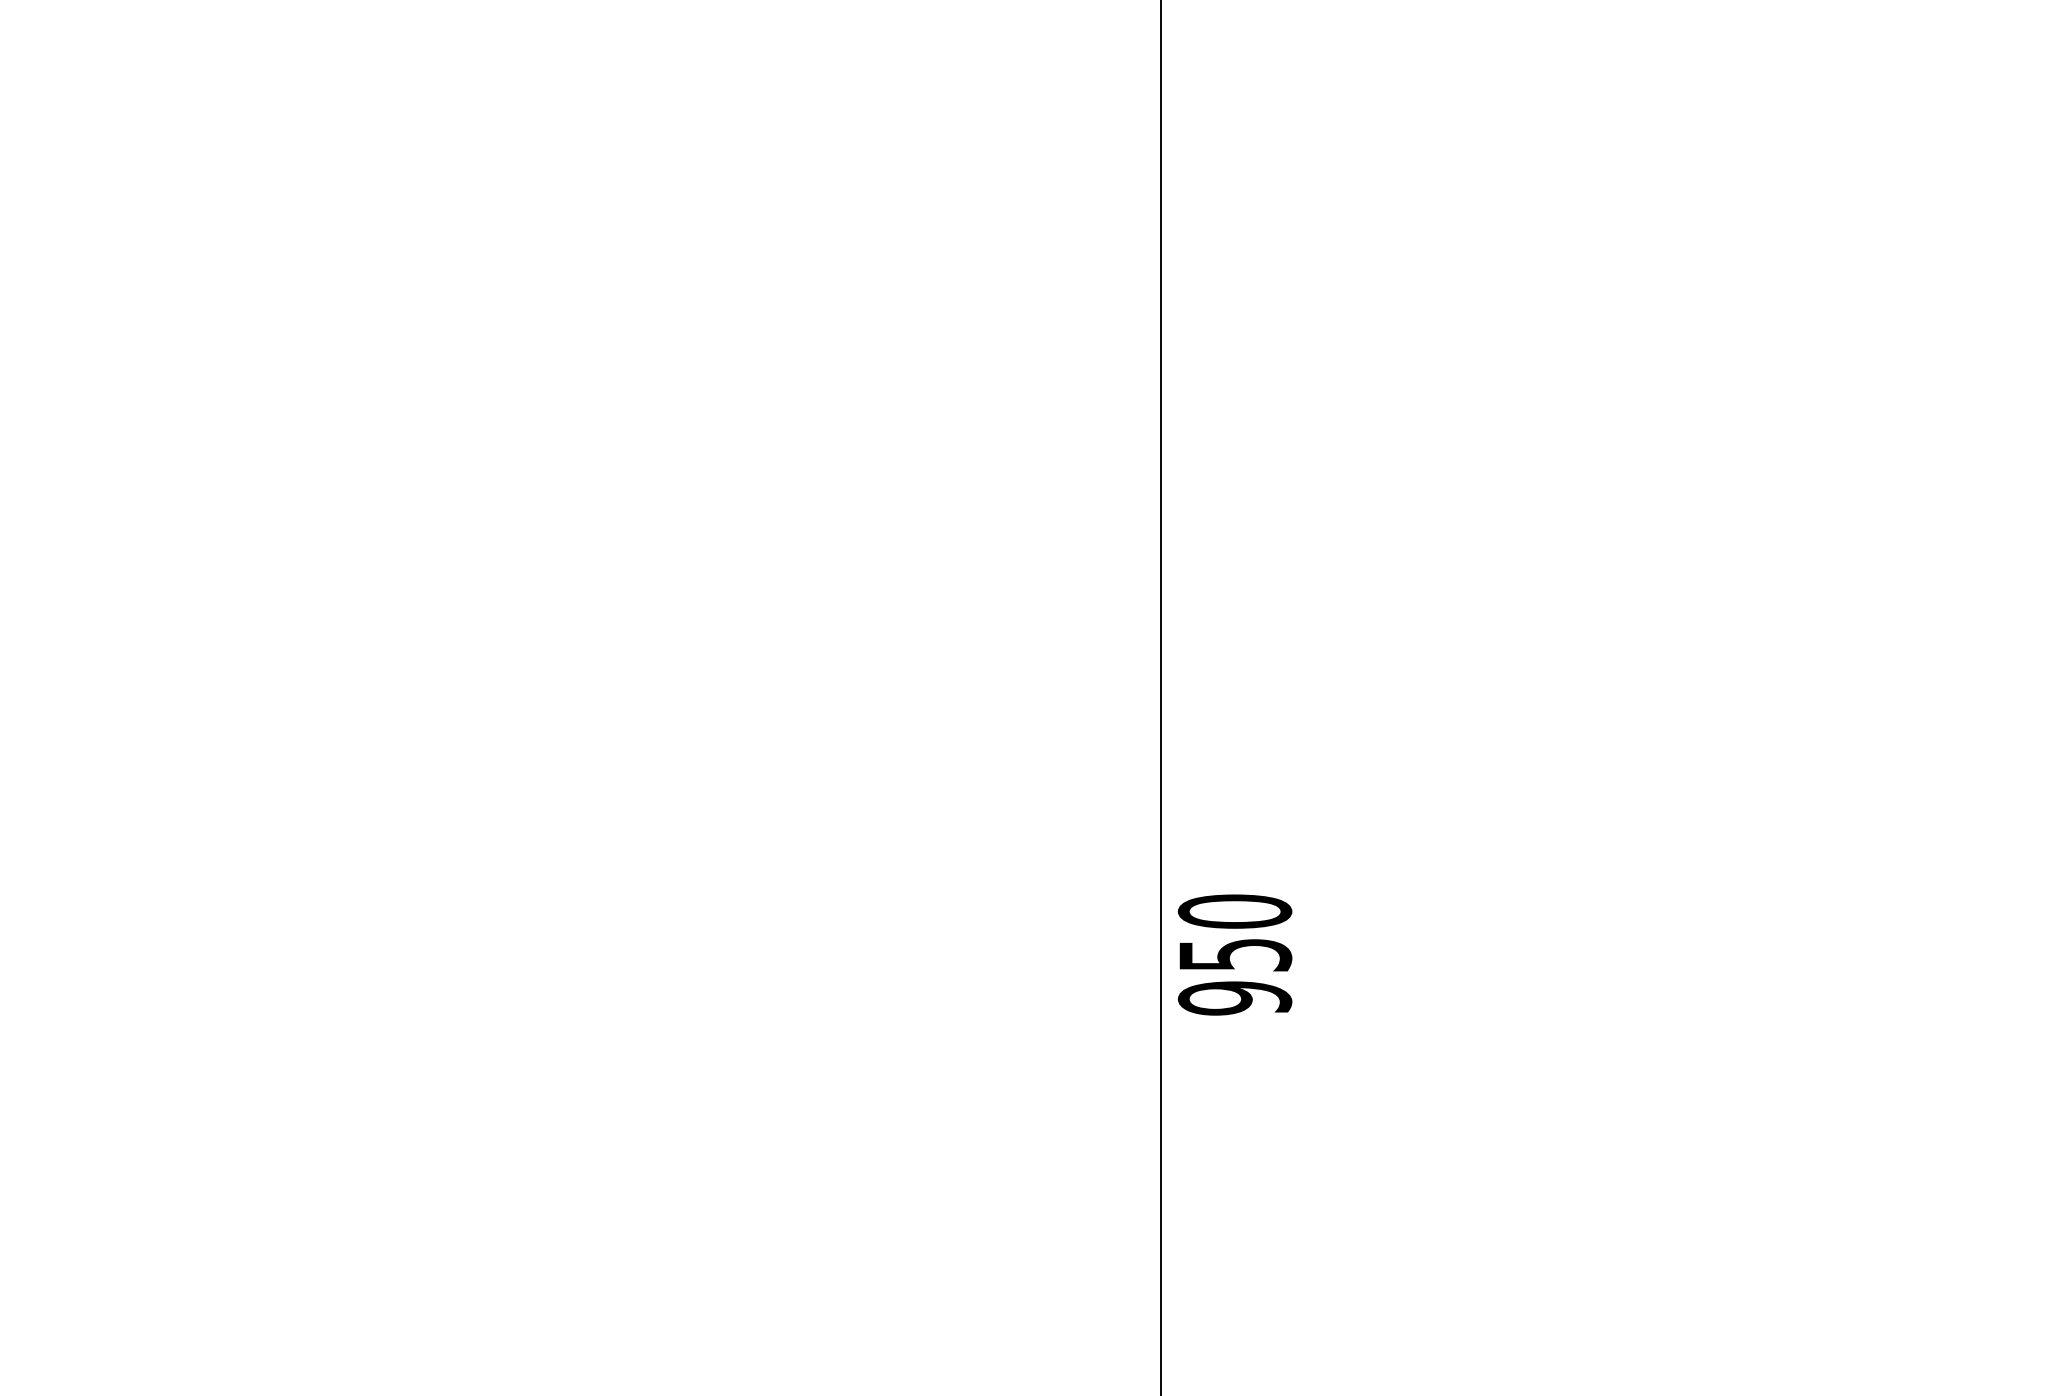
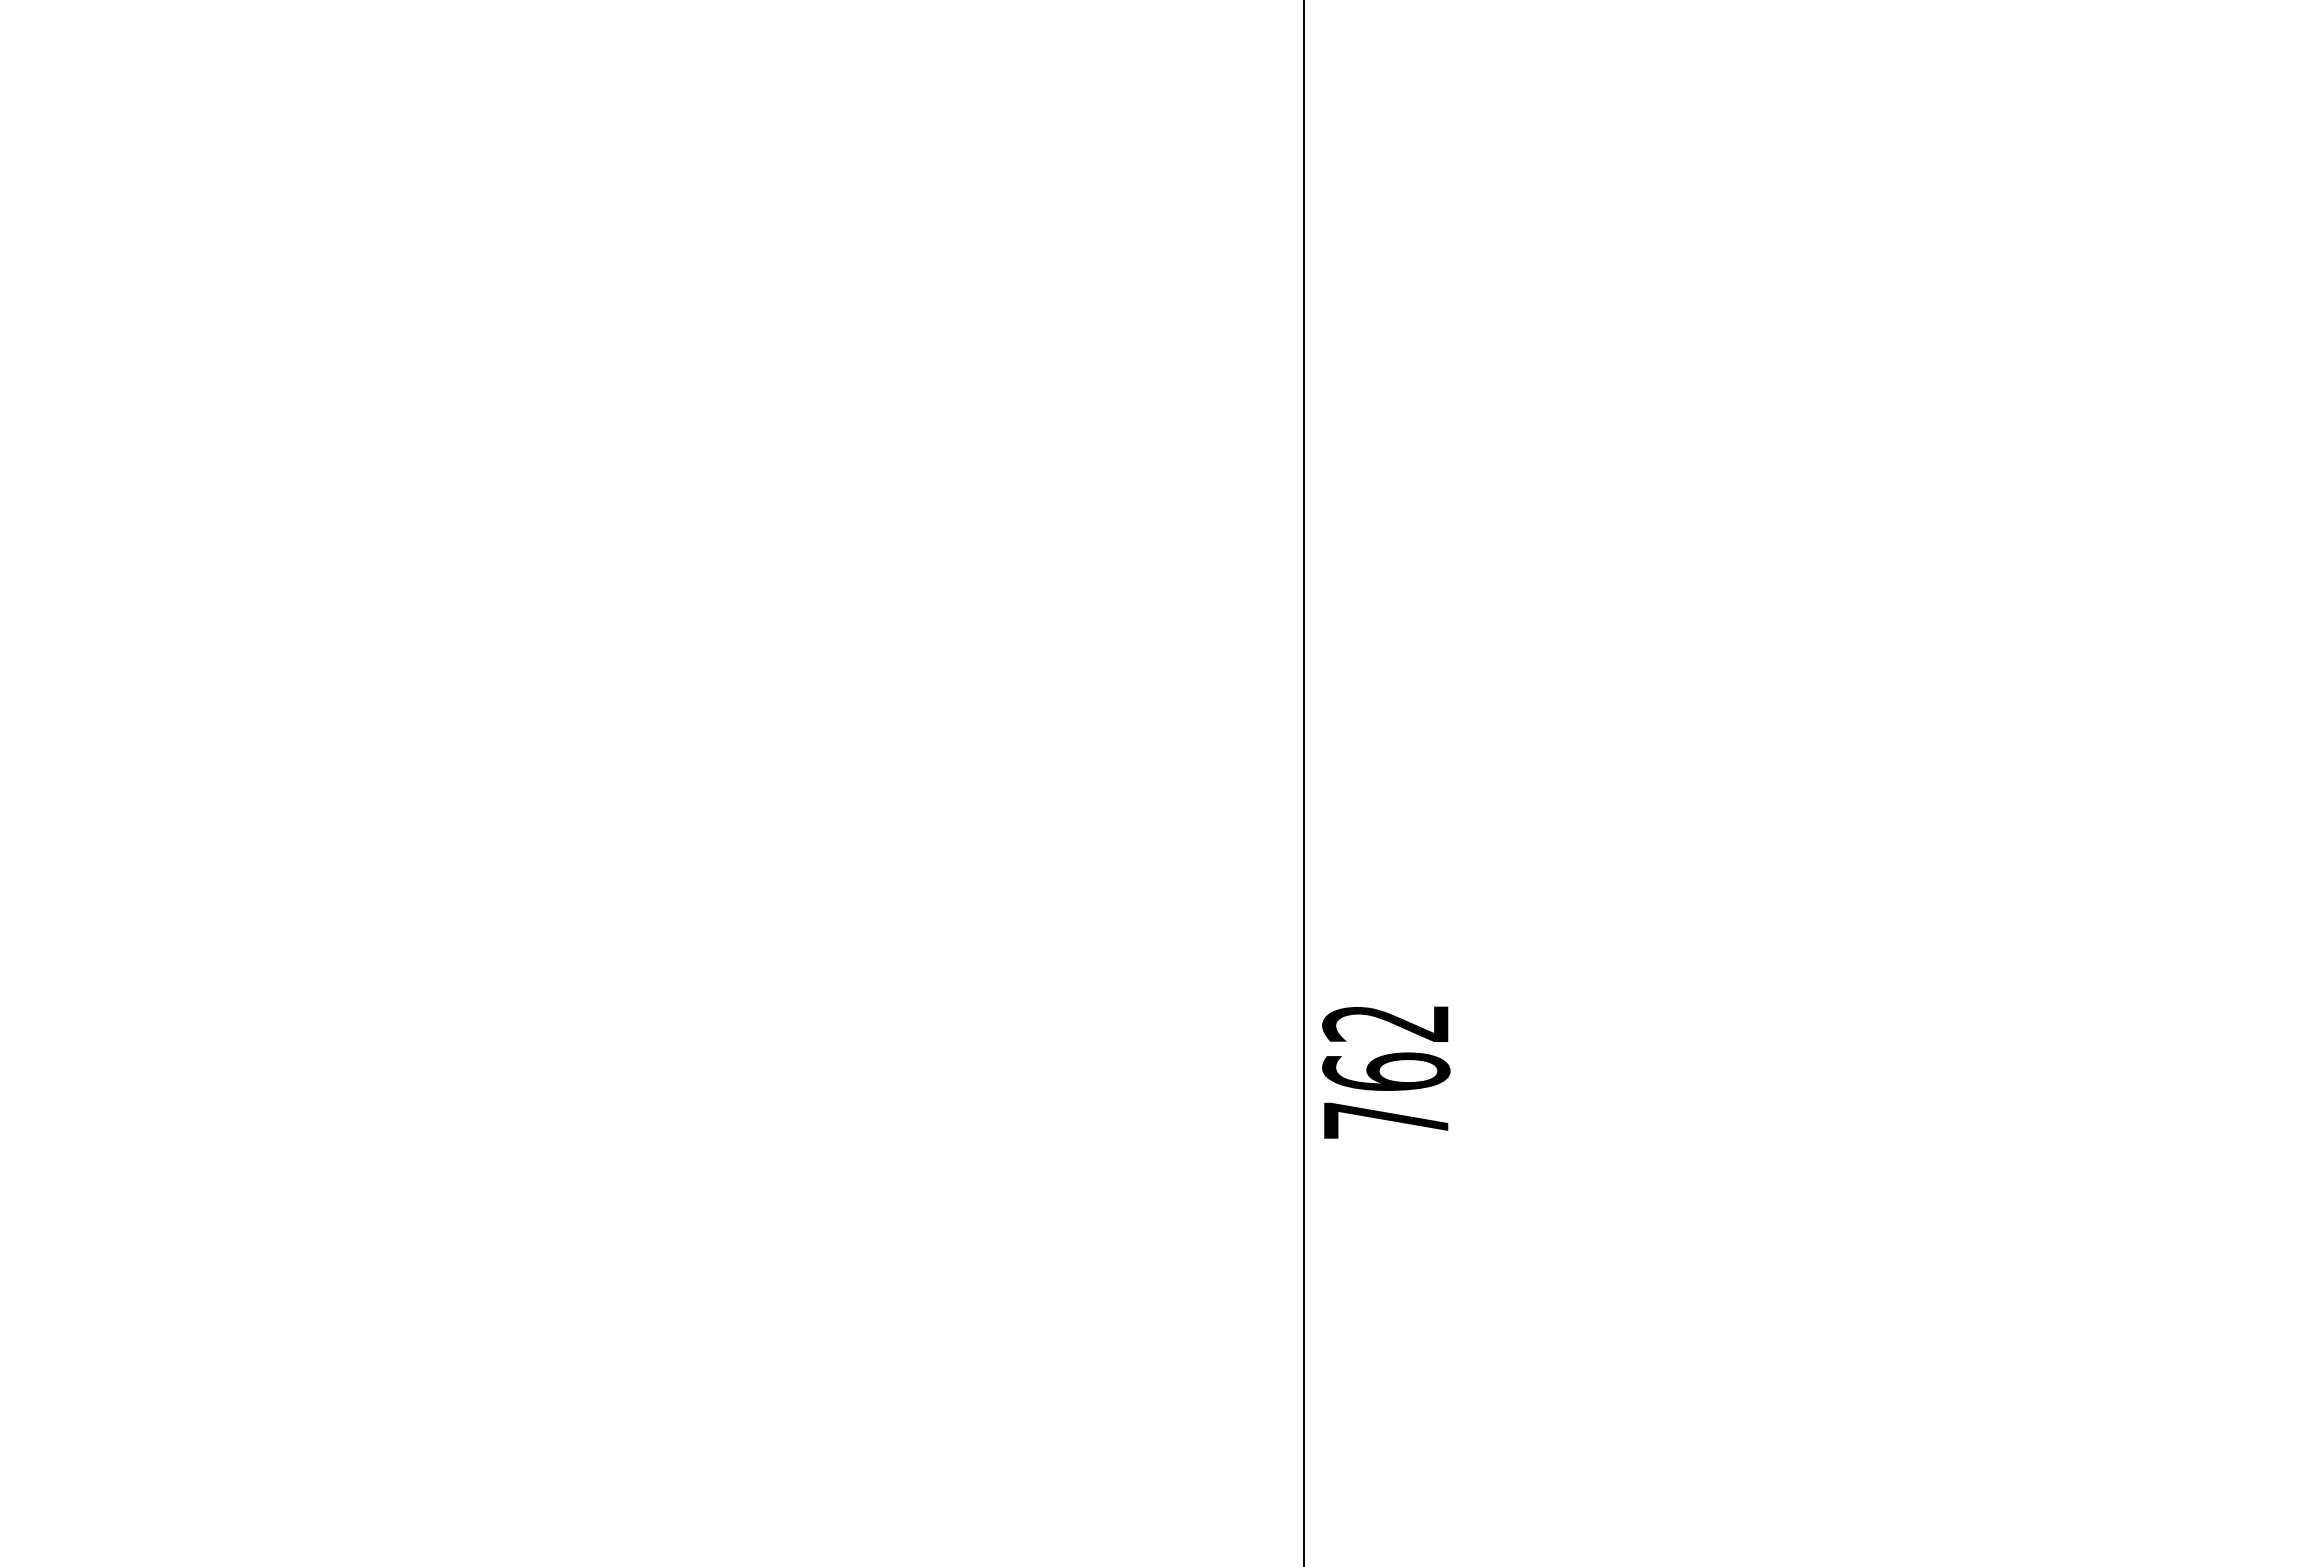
text: (1235, 955) -> (1386, 1072), 950 -> 762

